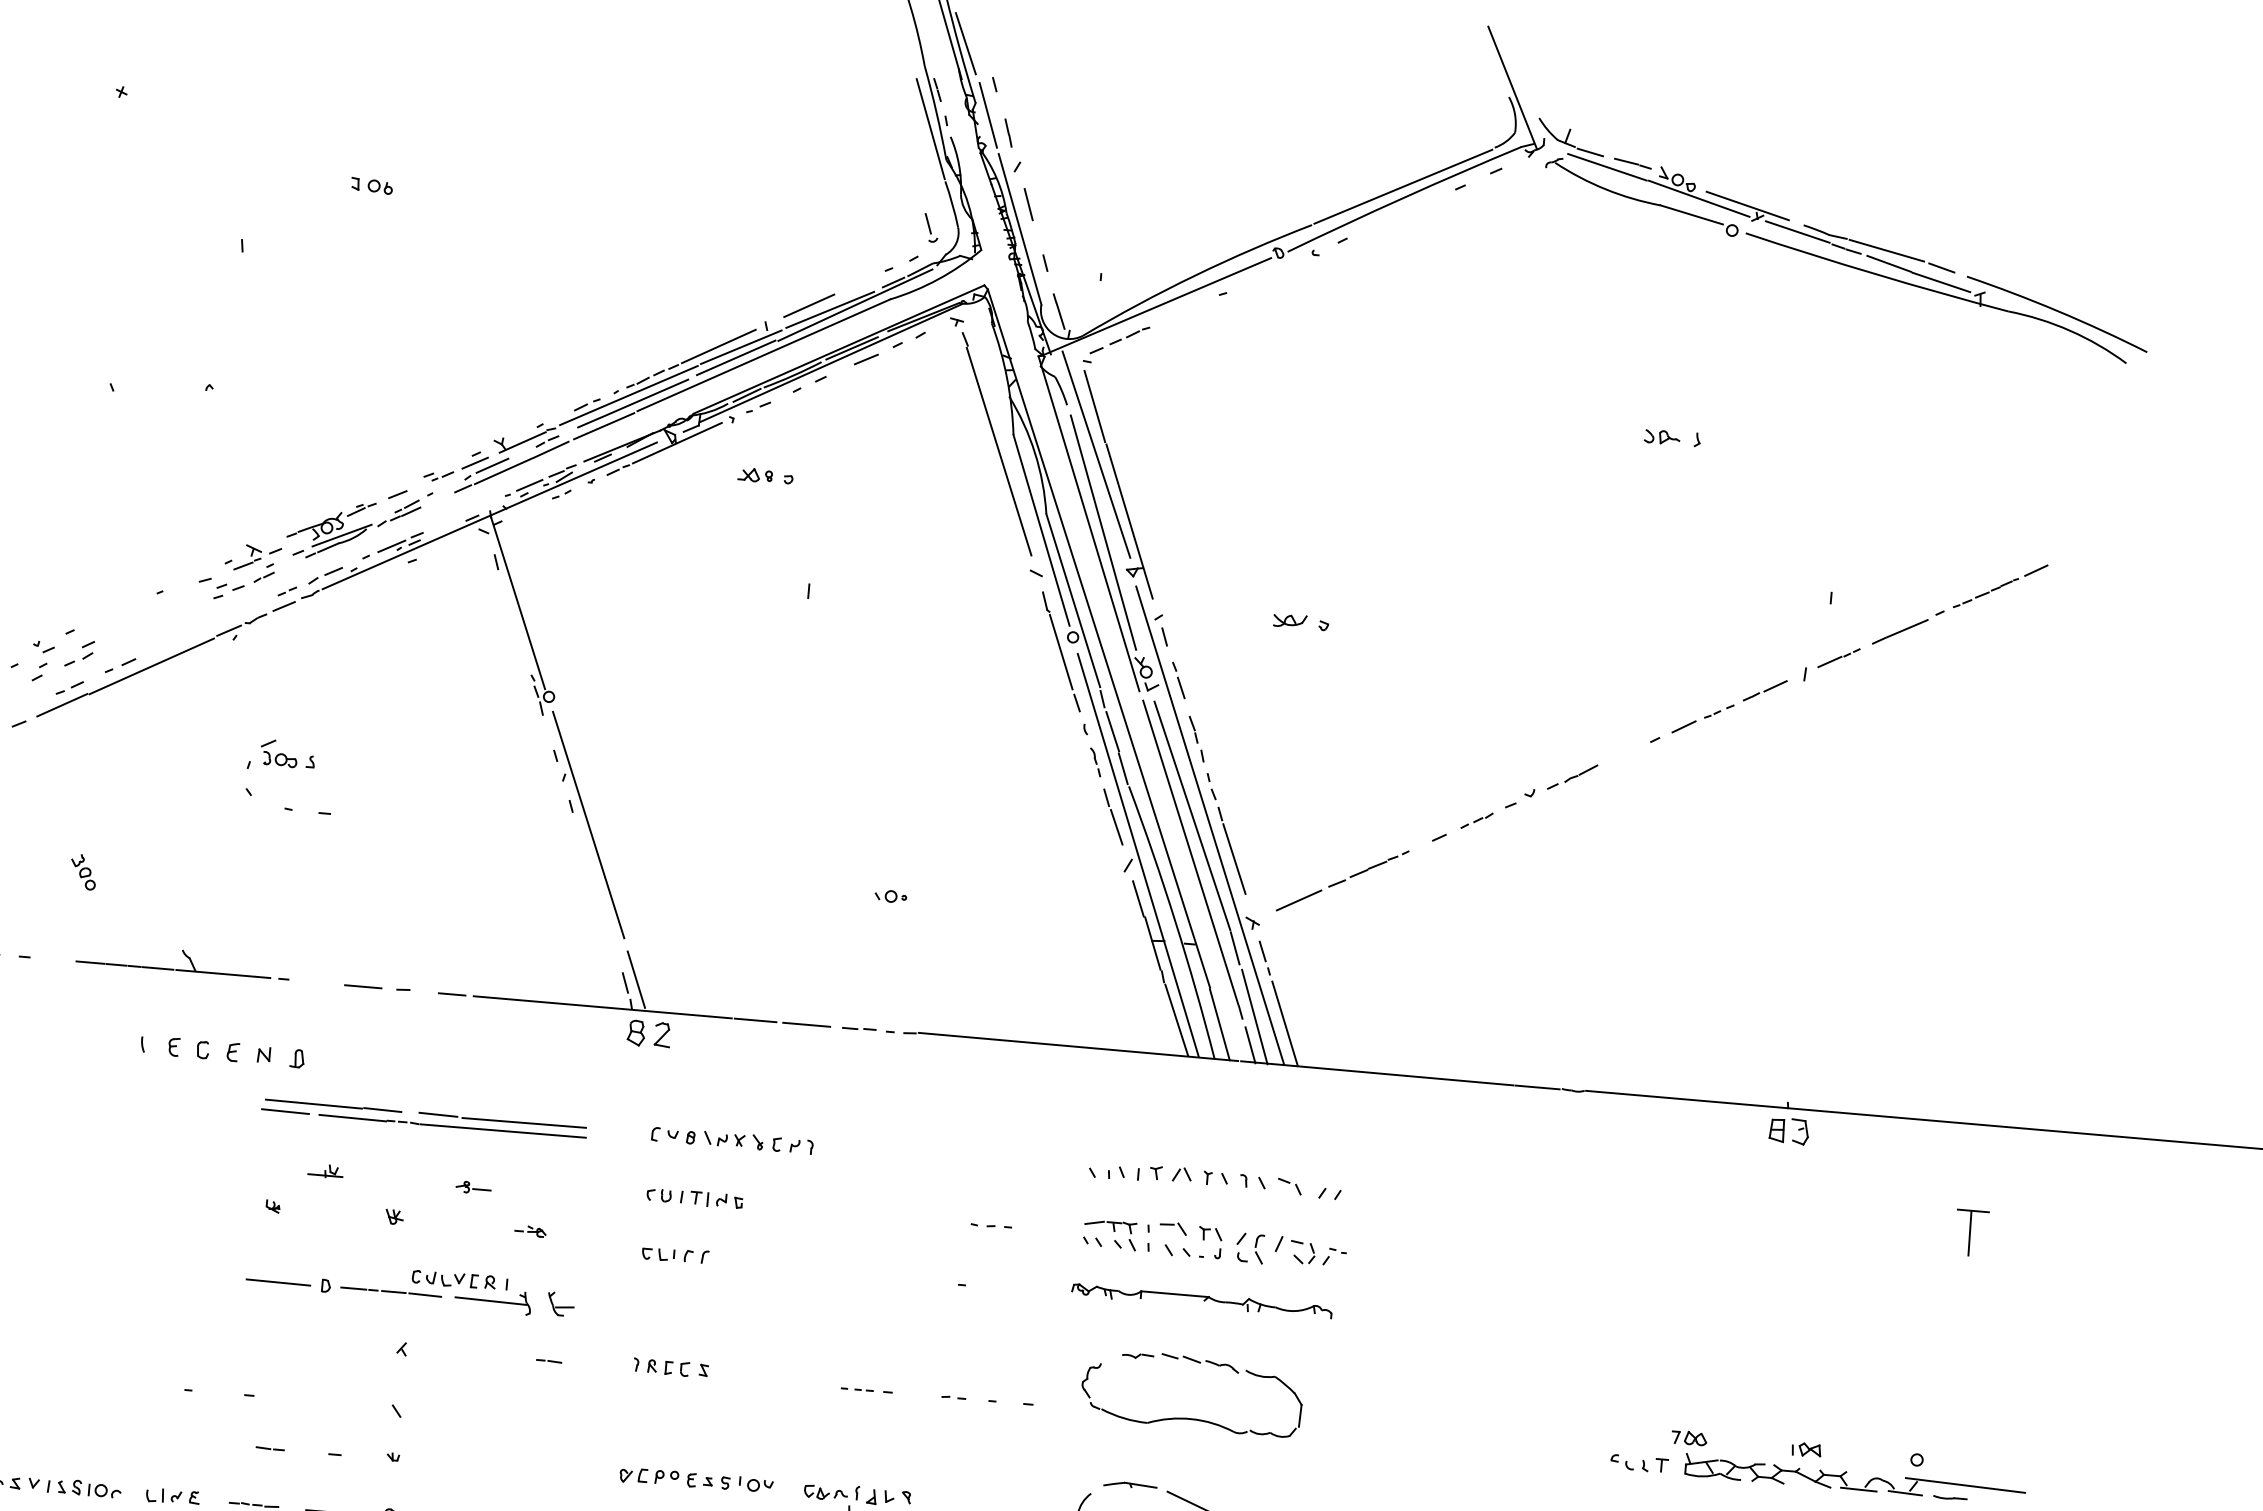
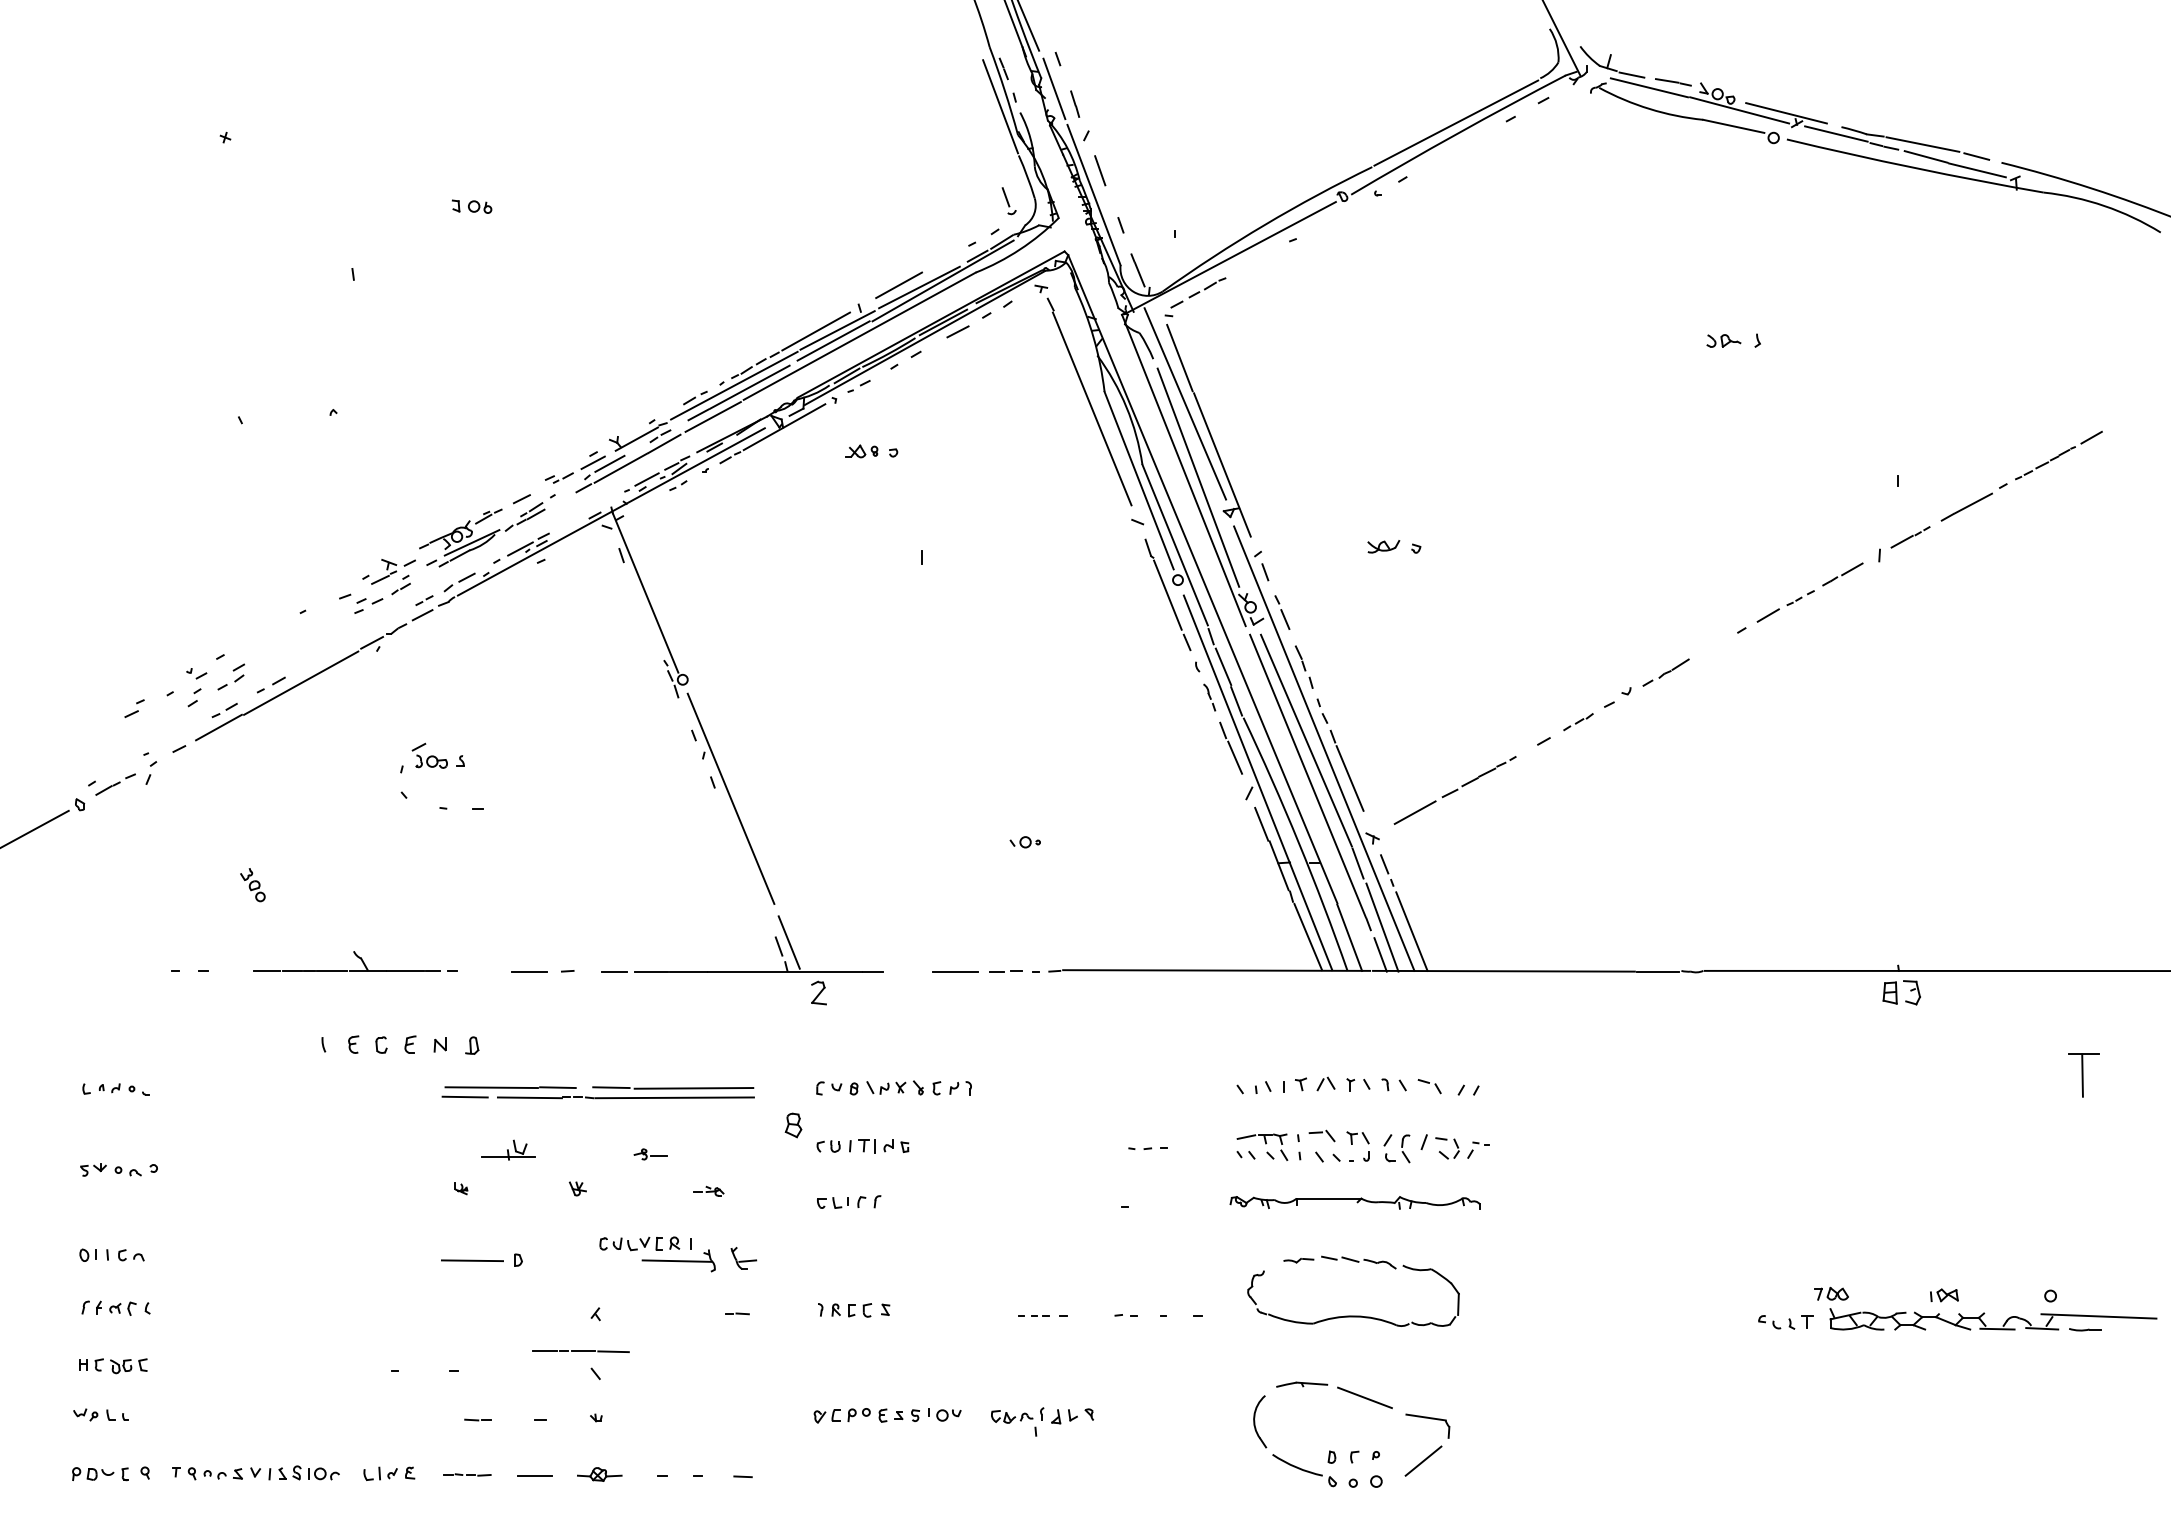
line: (755, 1020) -> (906, 971), removed
part: (636, 1033) -> (793, 1125), moved
part: (325, 1171) -> (508, 1150), size x1.6
line: (390, 1291) -> (580, 1351), moved

